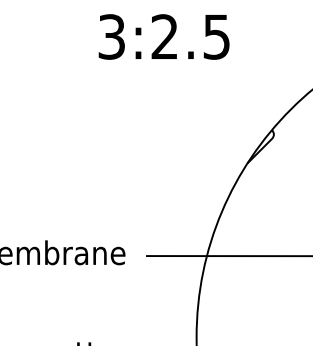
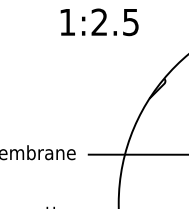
text: (111, 37) -> (67, 22), 3:2.5 -> 1:2.5

